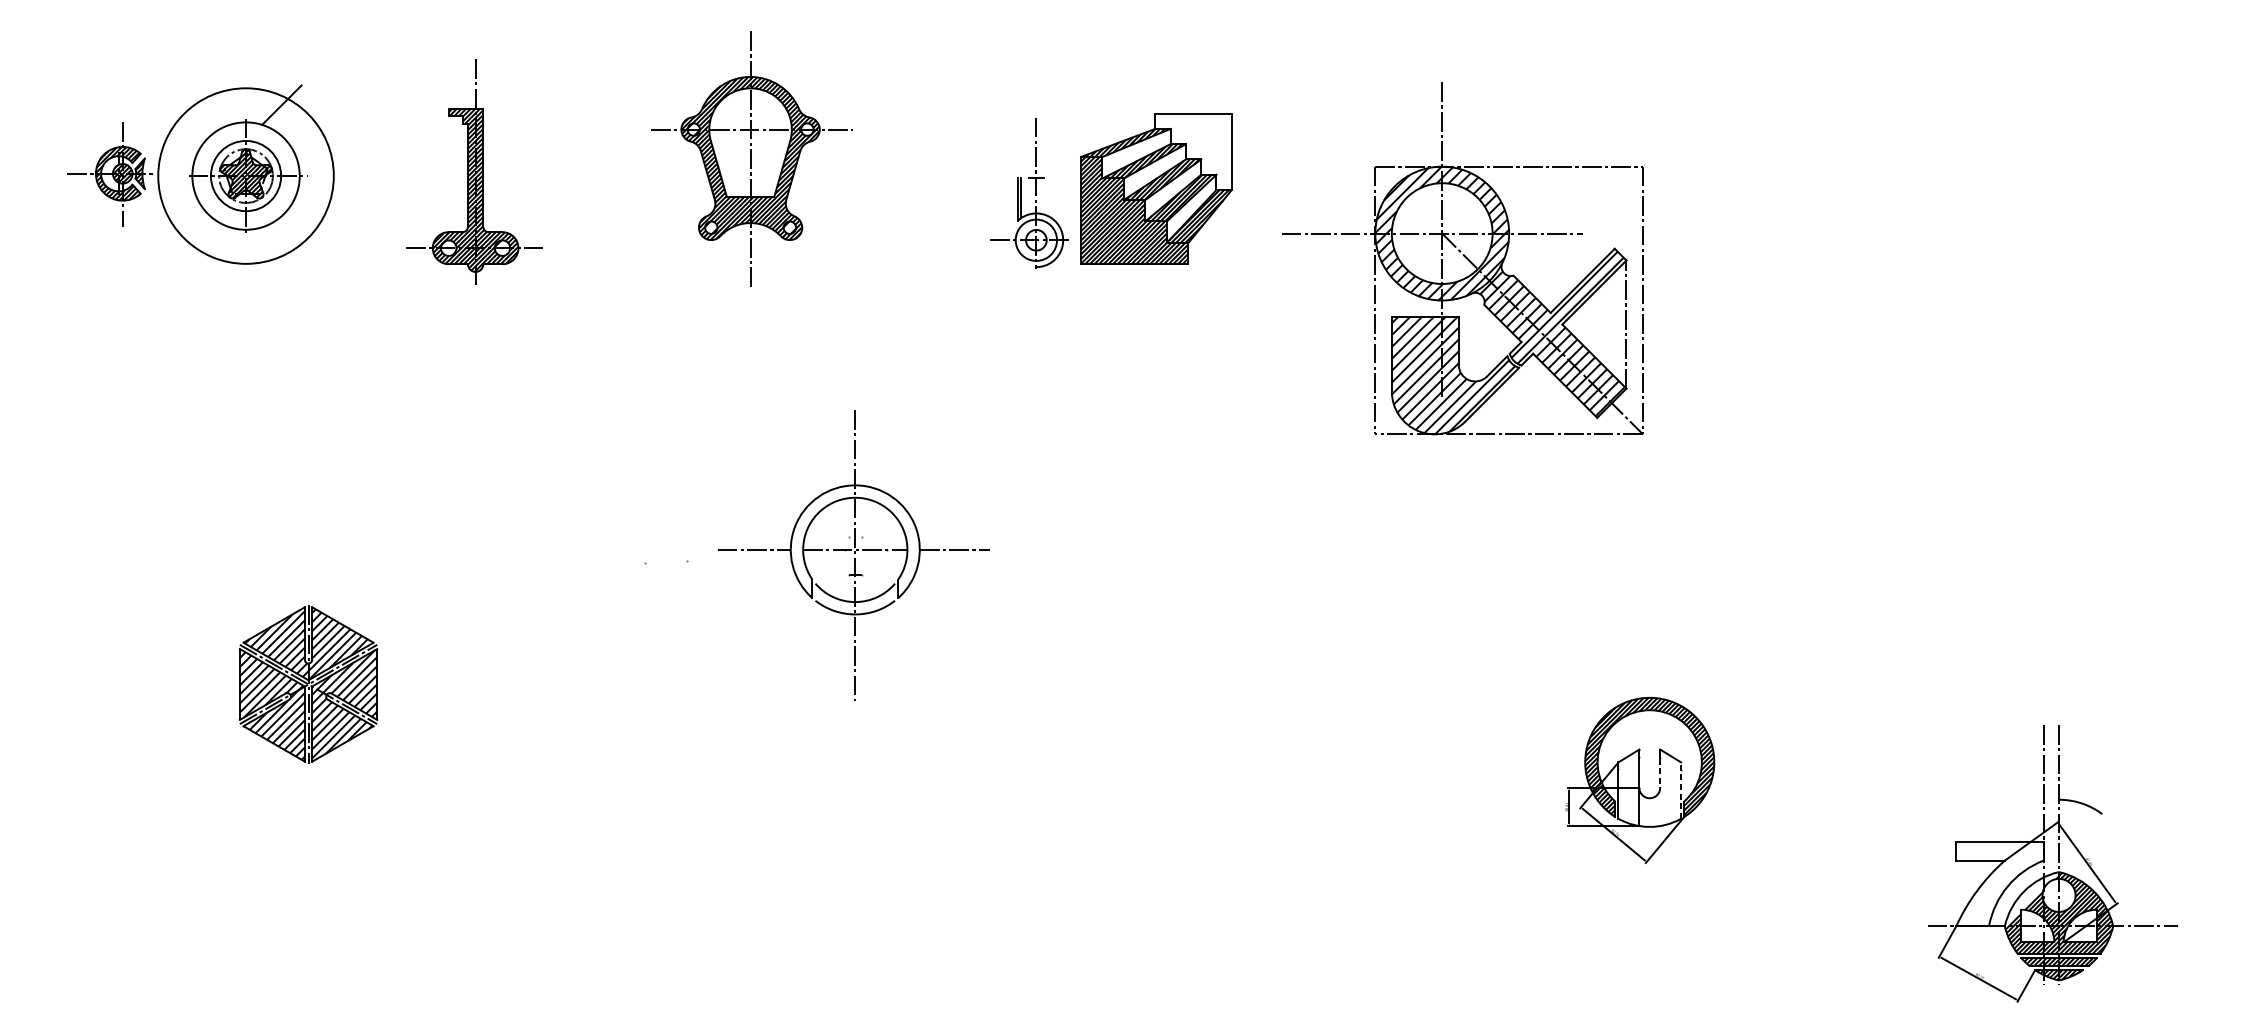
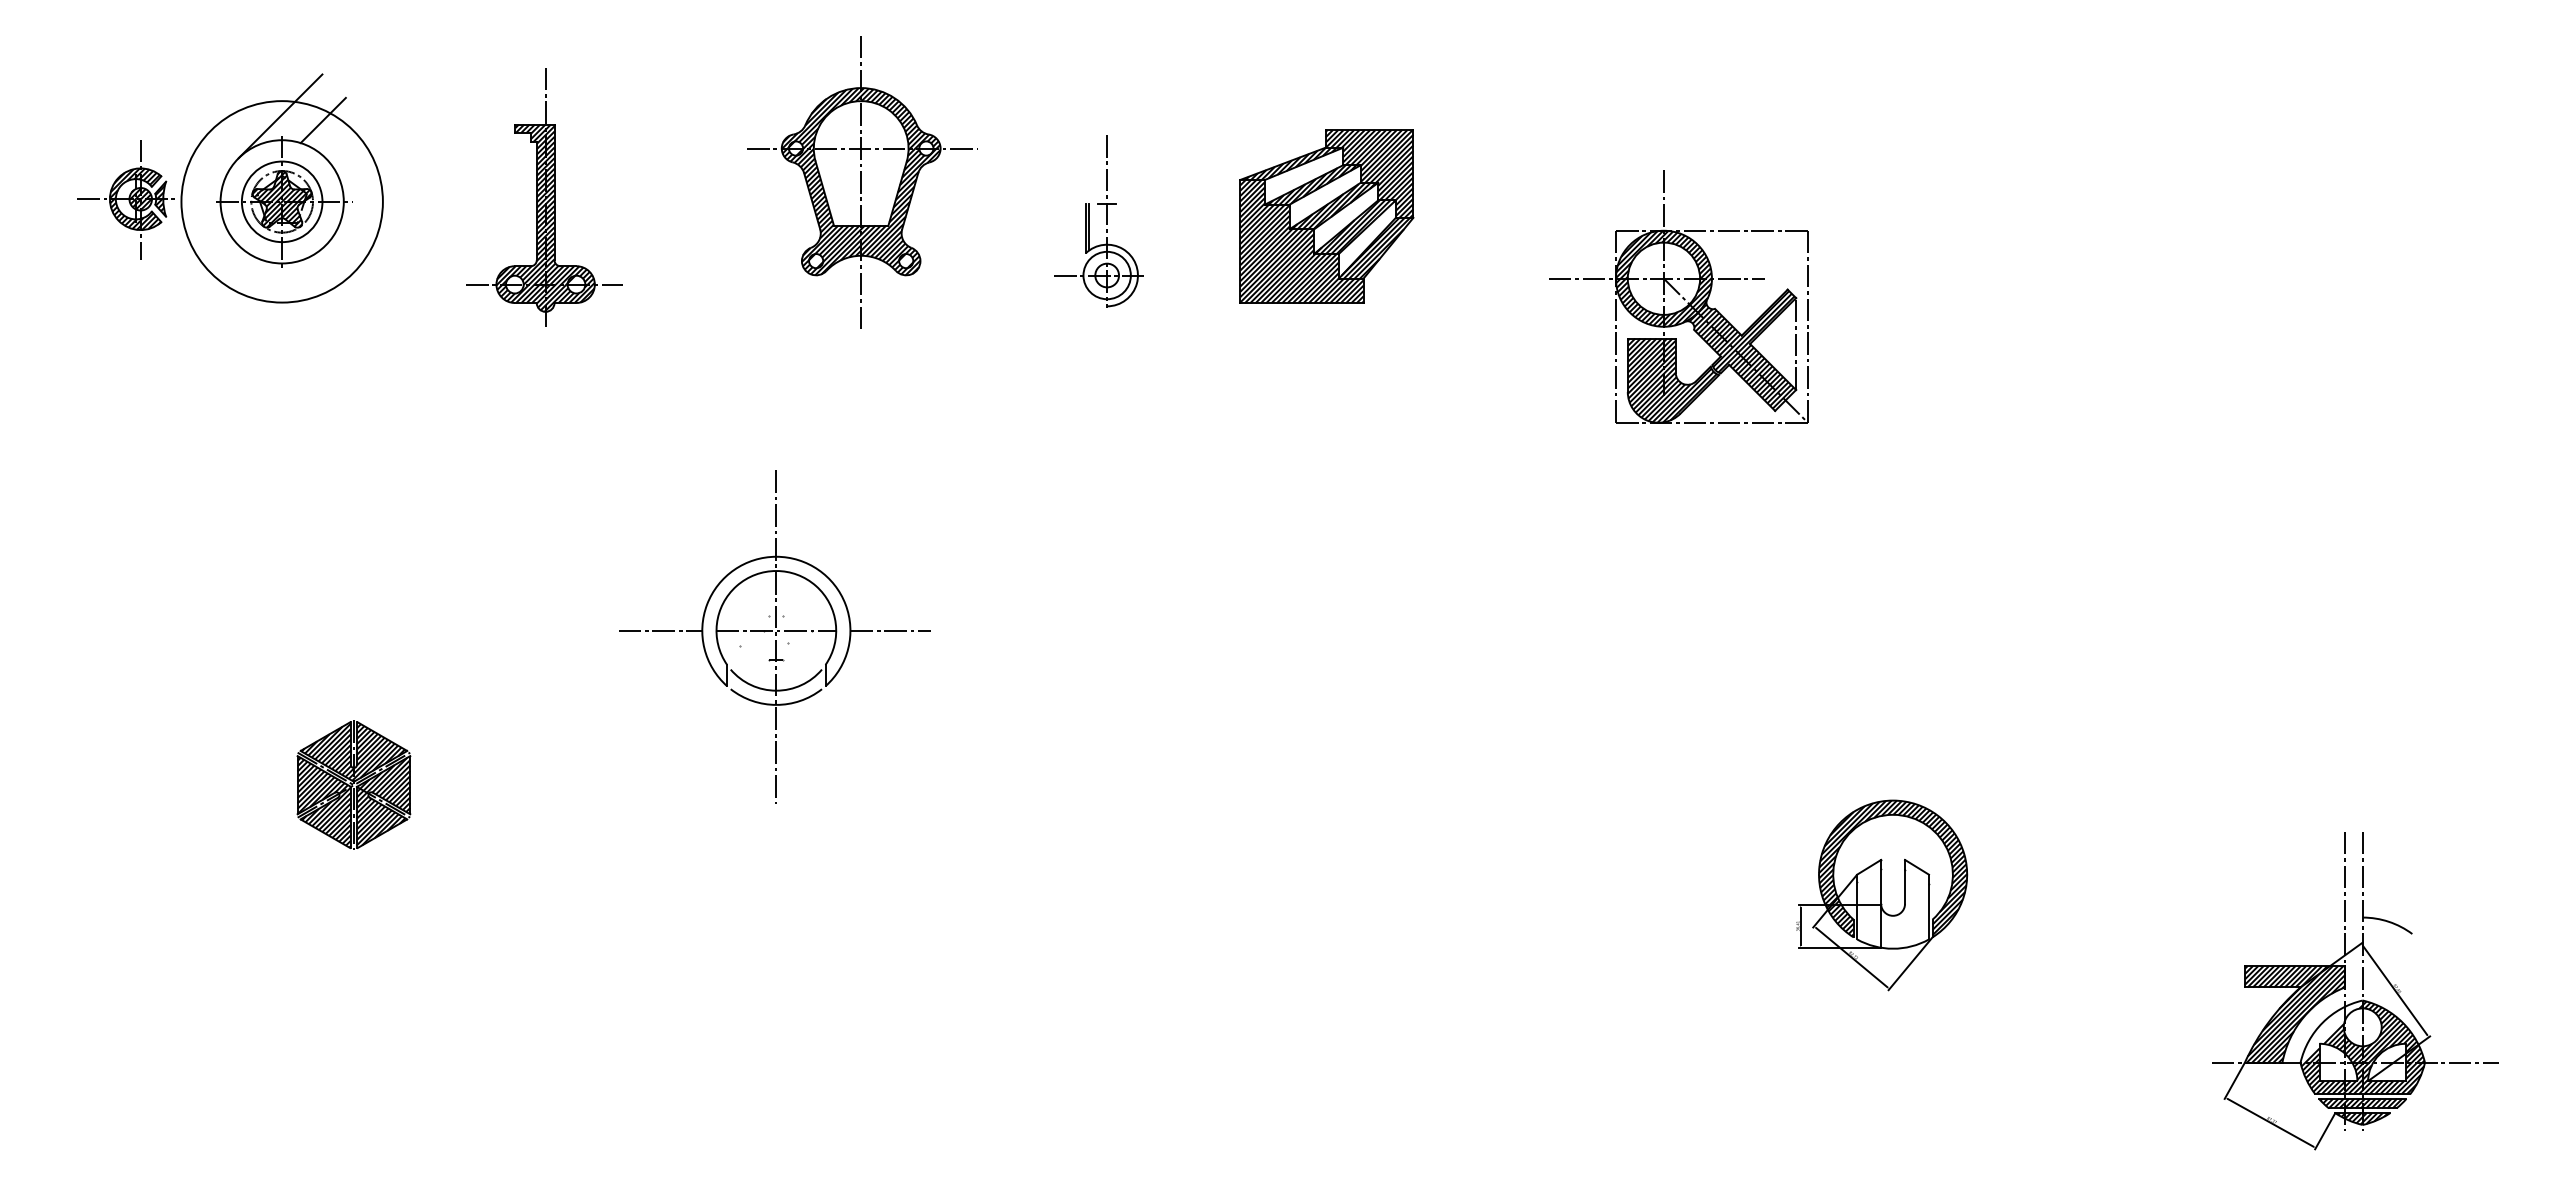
line: (244, 101) -> (280, 116), added
hatch: (1193, 151) -> (1369, 173), added
part: (1035, 193) -> (1106, 221), moved
part: (1462, 258) -> (1678, 296), size x0.62
part: (853, 554) -> (774, 636), moved
part: (308, 683) -> (353, 784), size x0.71
line: (1660, 773) -> (1905, 887), dashed -> solid
line: (1680, 790) -> (1928, 906), dashed -> solid
hatch: (1999, 884) -> (2294, 1014), added

